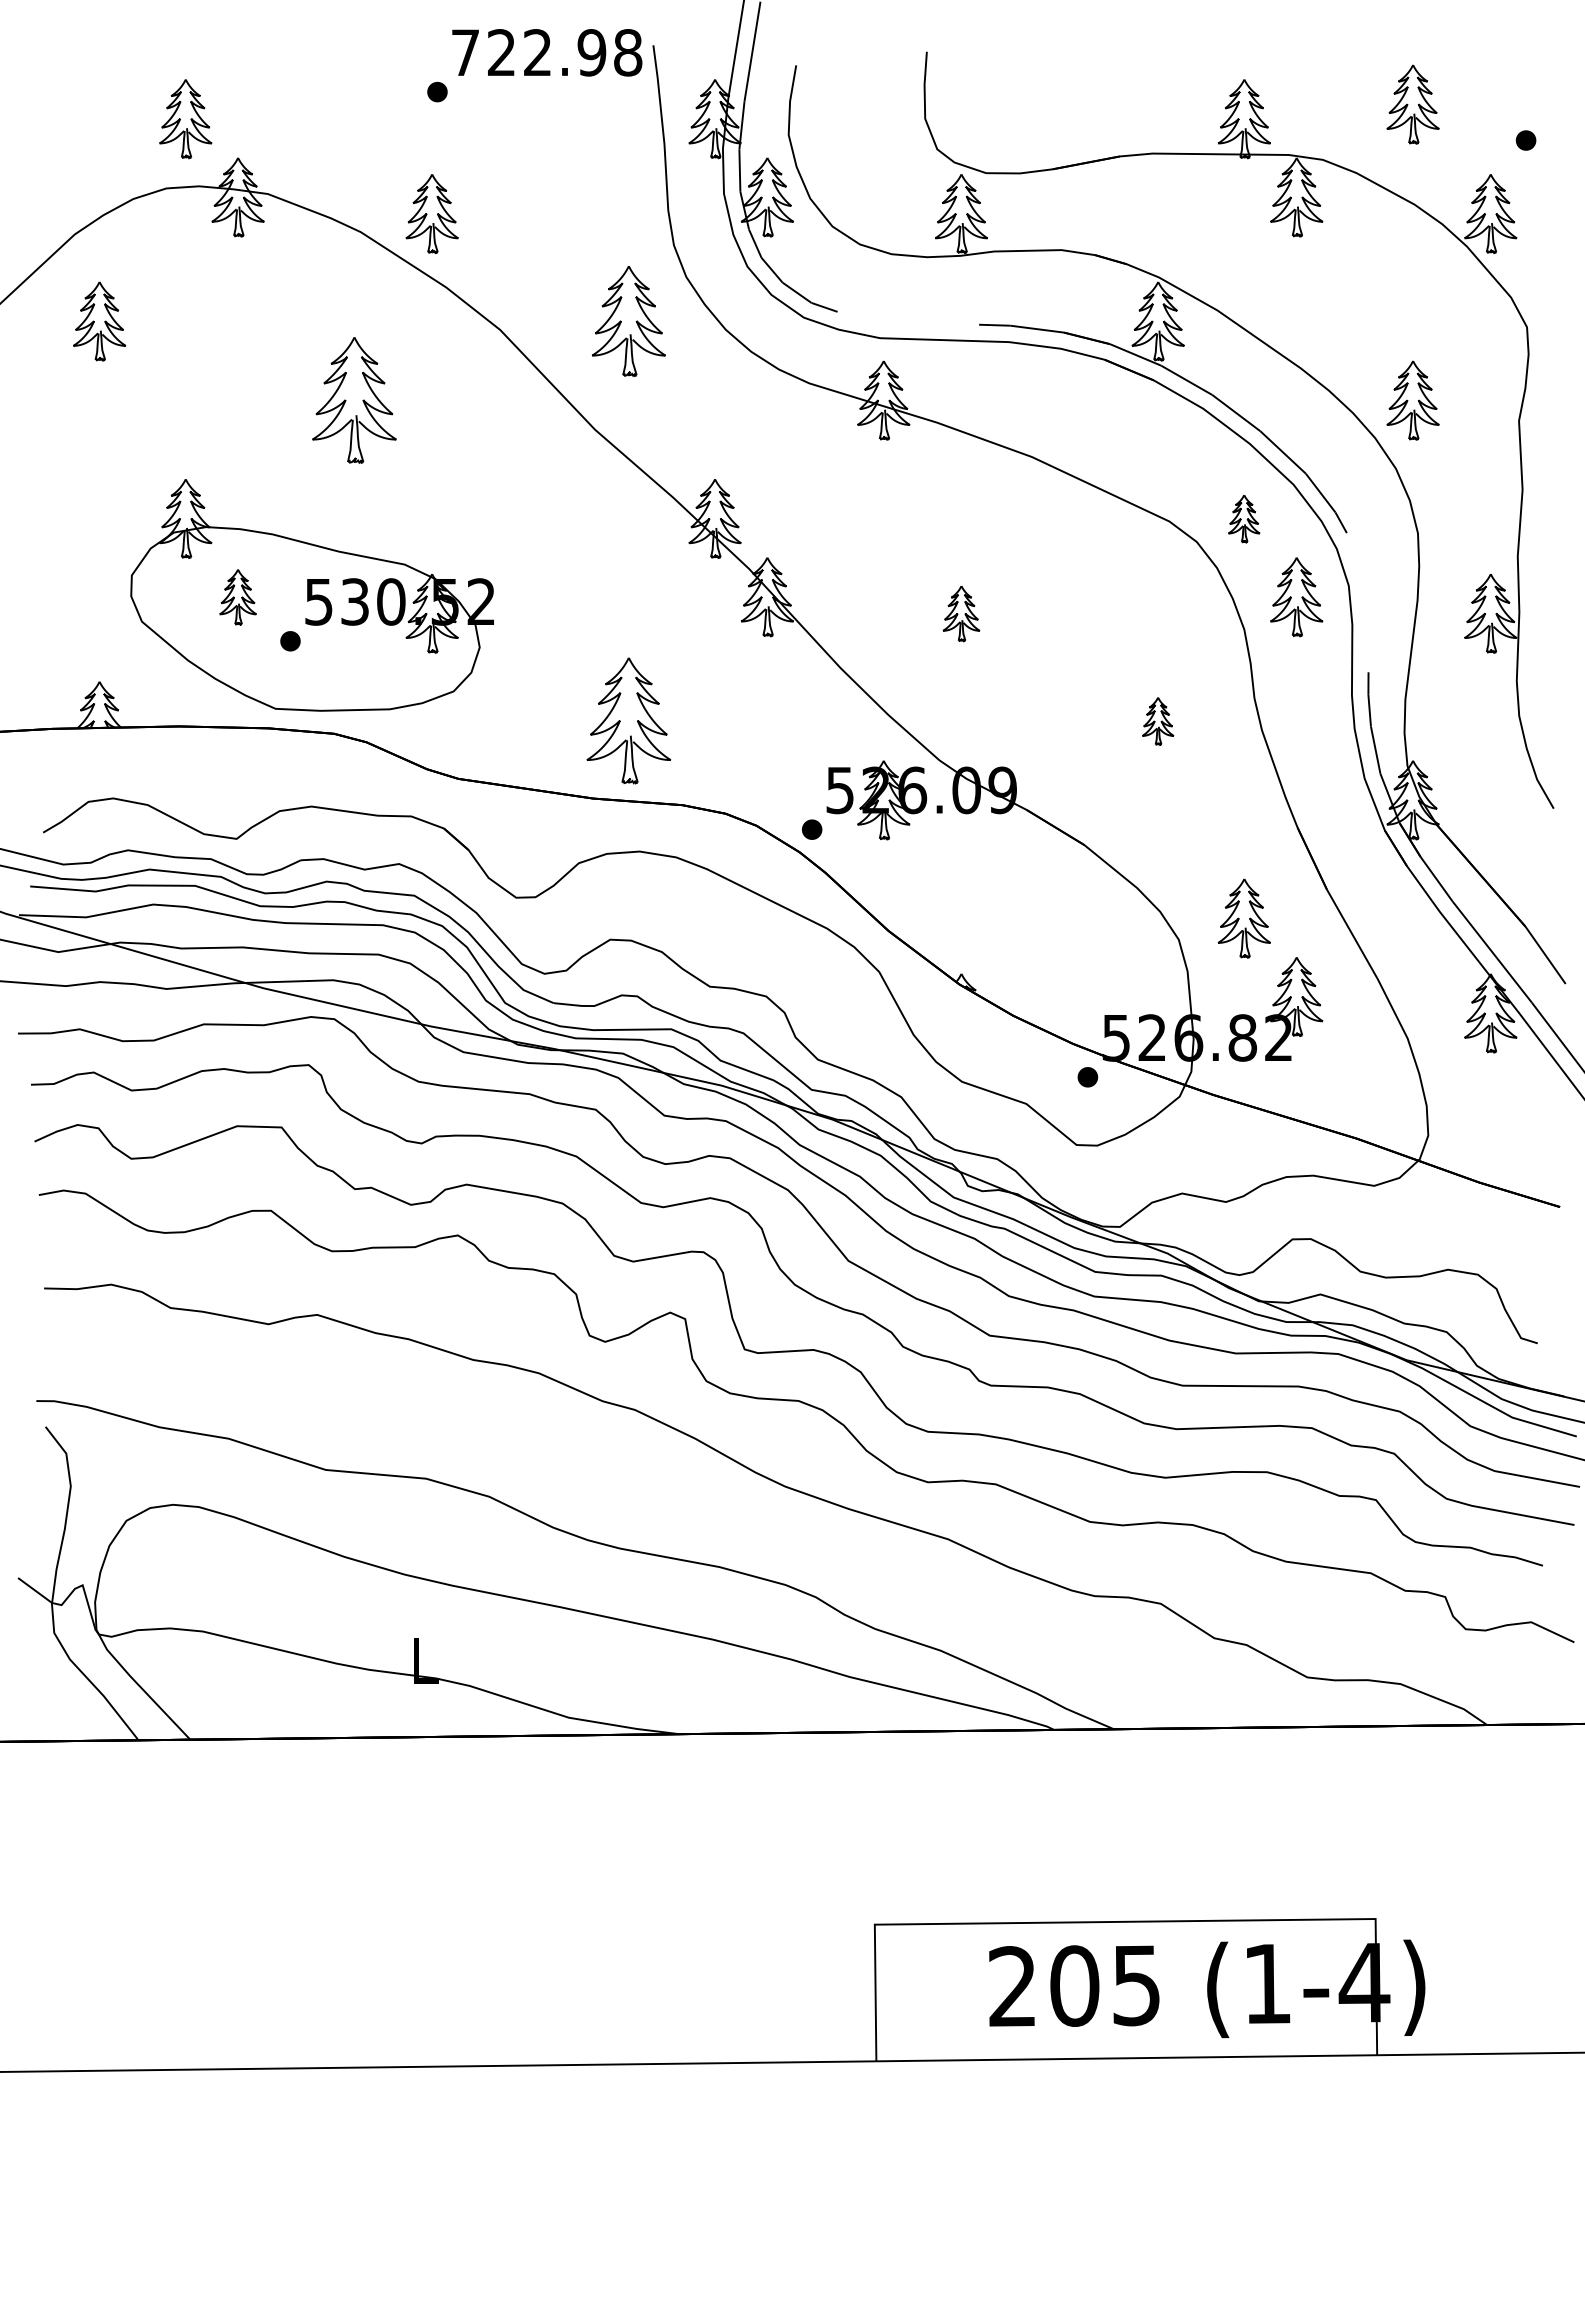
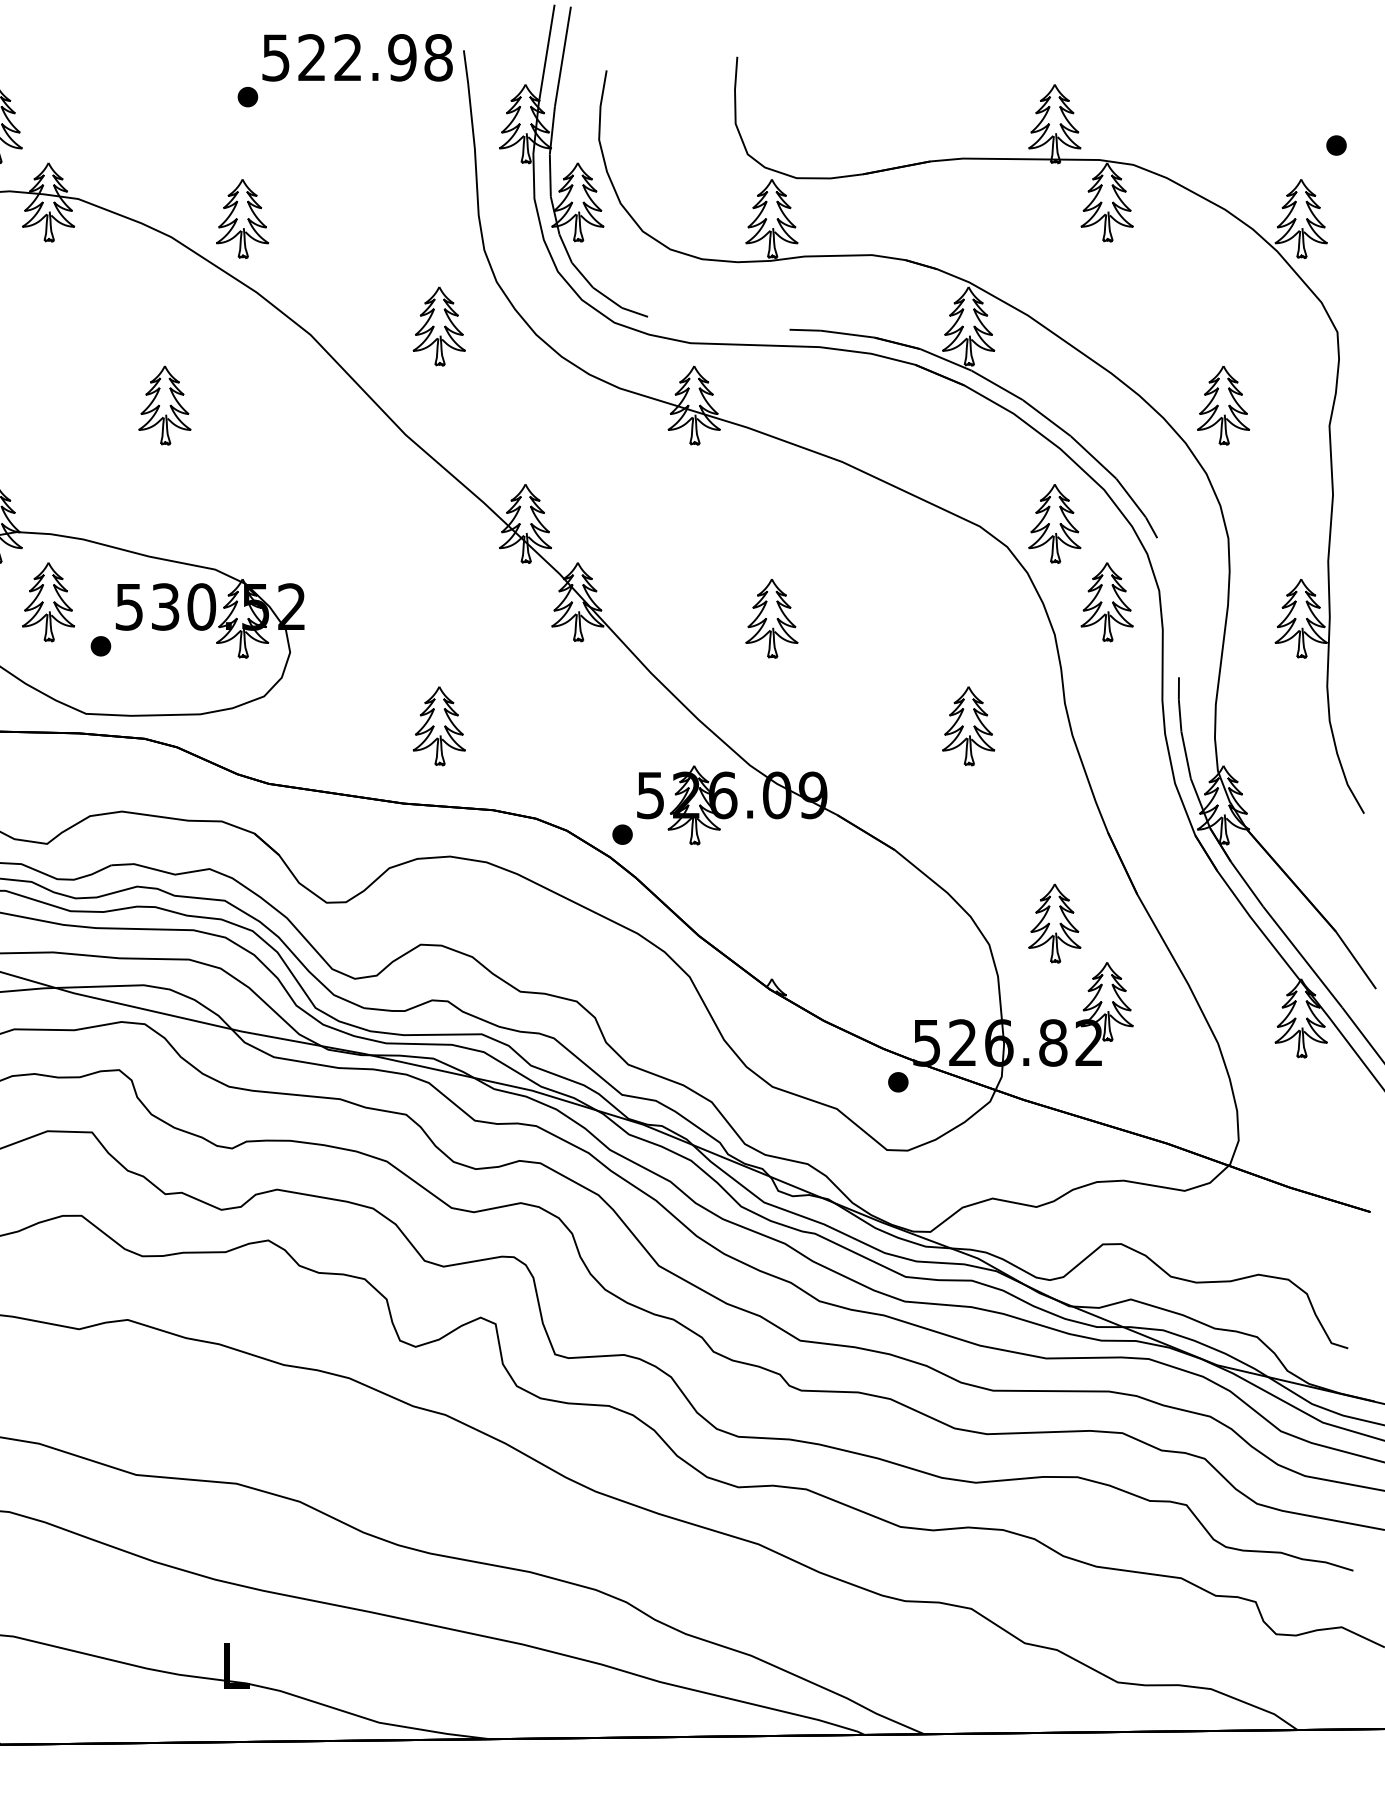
text: (465, 52) -> (275, 57), 722.98 -> 522.98
part: (1412, 104) -> (1222, 109), removed
part: (628, 321) -> (438, 326), size x0.71
part: (354, 400) -> (164, 405), size x0.62
part: (1243, 518) -> (1053, 523), size x1.67
part: (237, 597) -> (47, 602), size x1.43
part: (961, 613) -> (771, 618), size x1.43
part: (628, 721) -> (438, 726), size x0.62
part: (1157, 721) -> (967, 726), size x1.67

